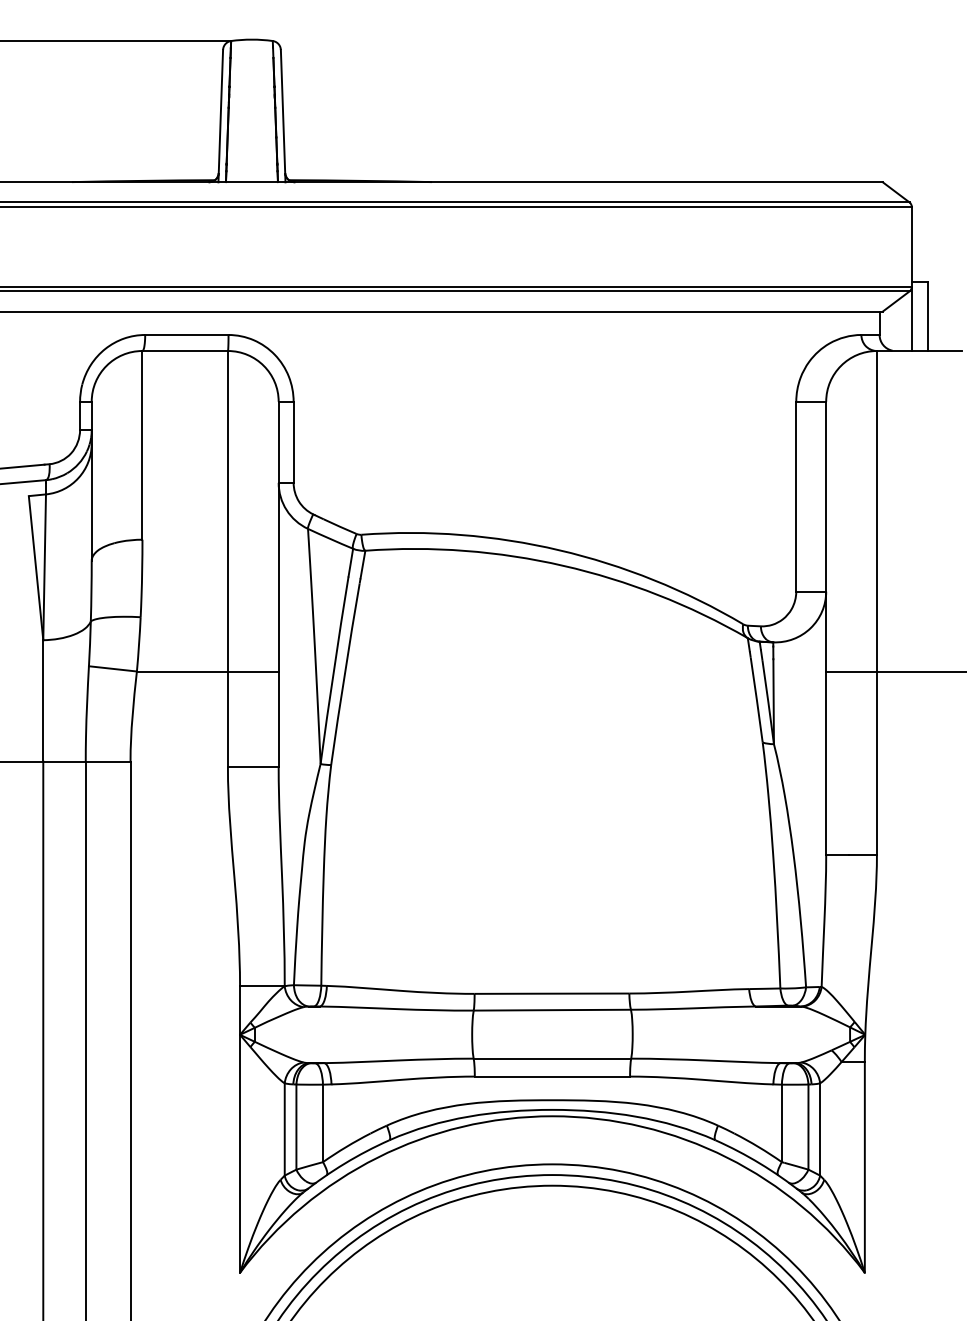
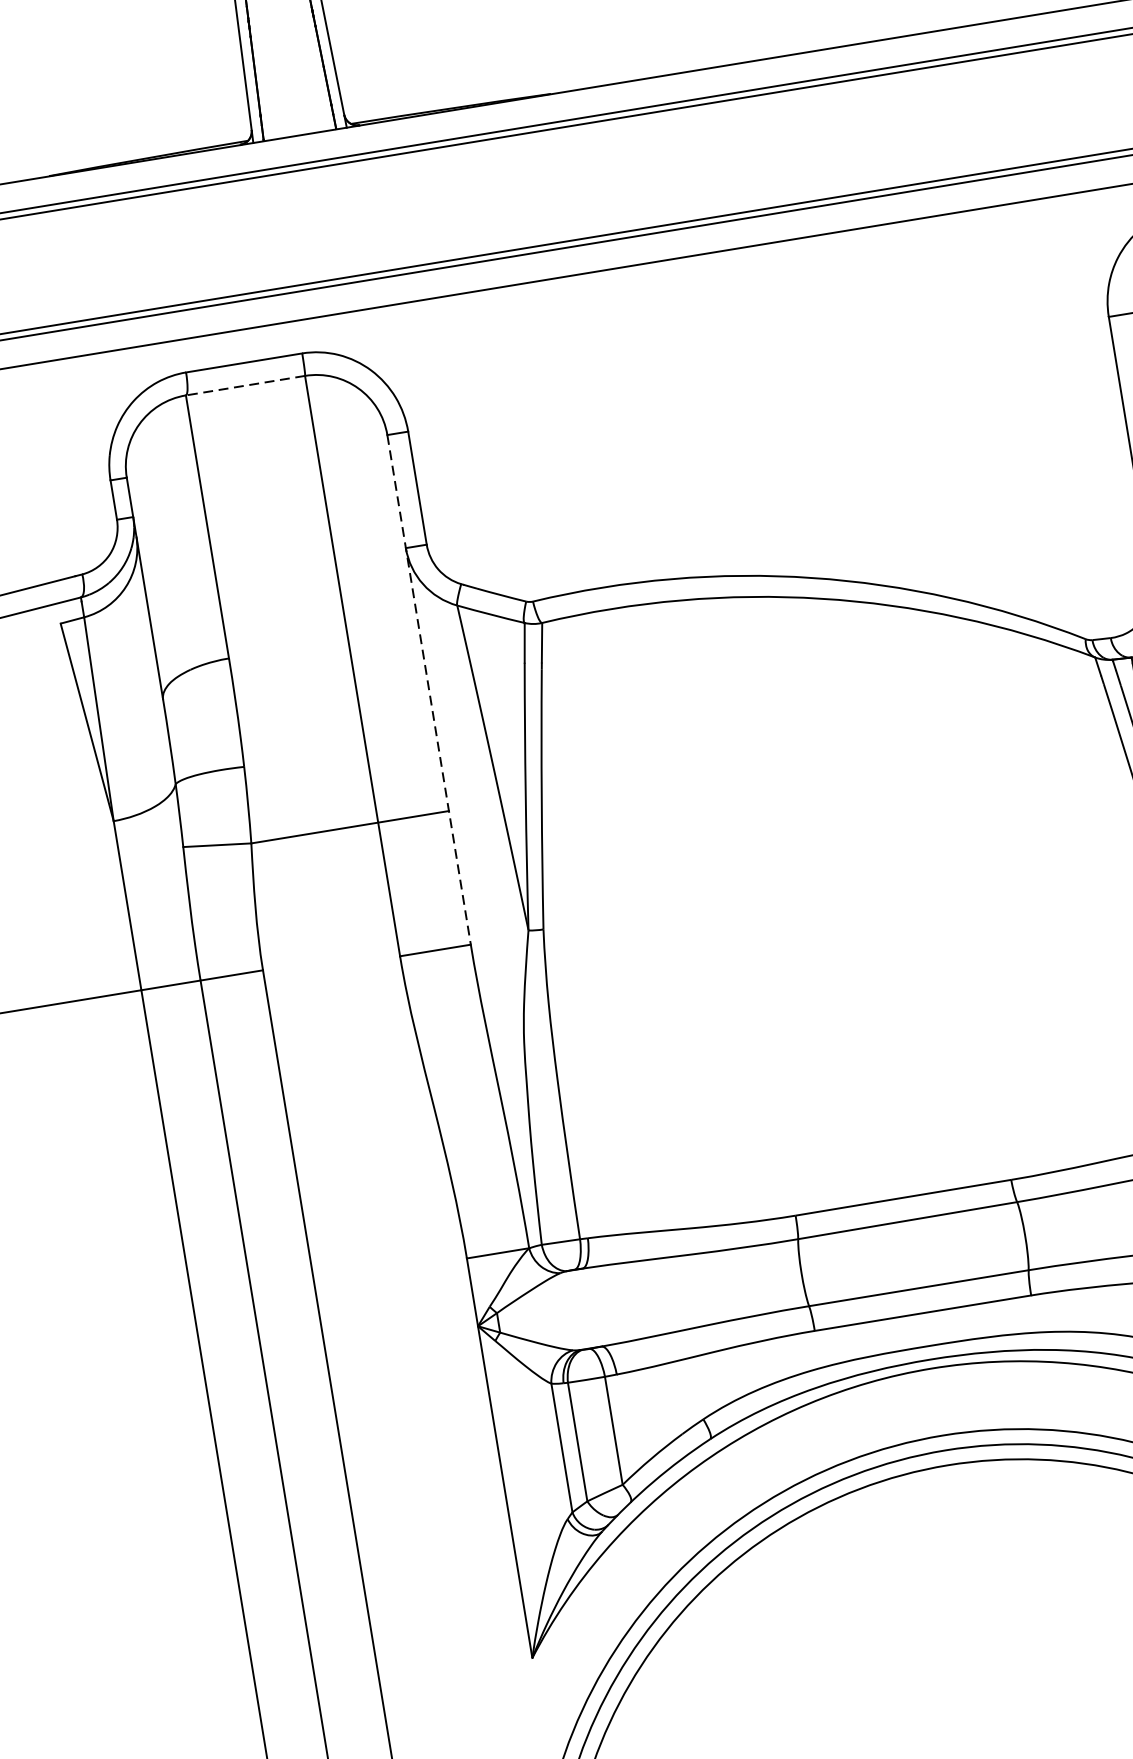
line: (185, 351) -> (246, 386), solid -> dashed
line: (278, 584) -> (428, 689), solid -> dashed

